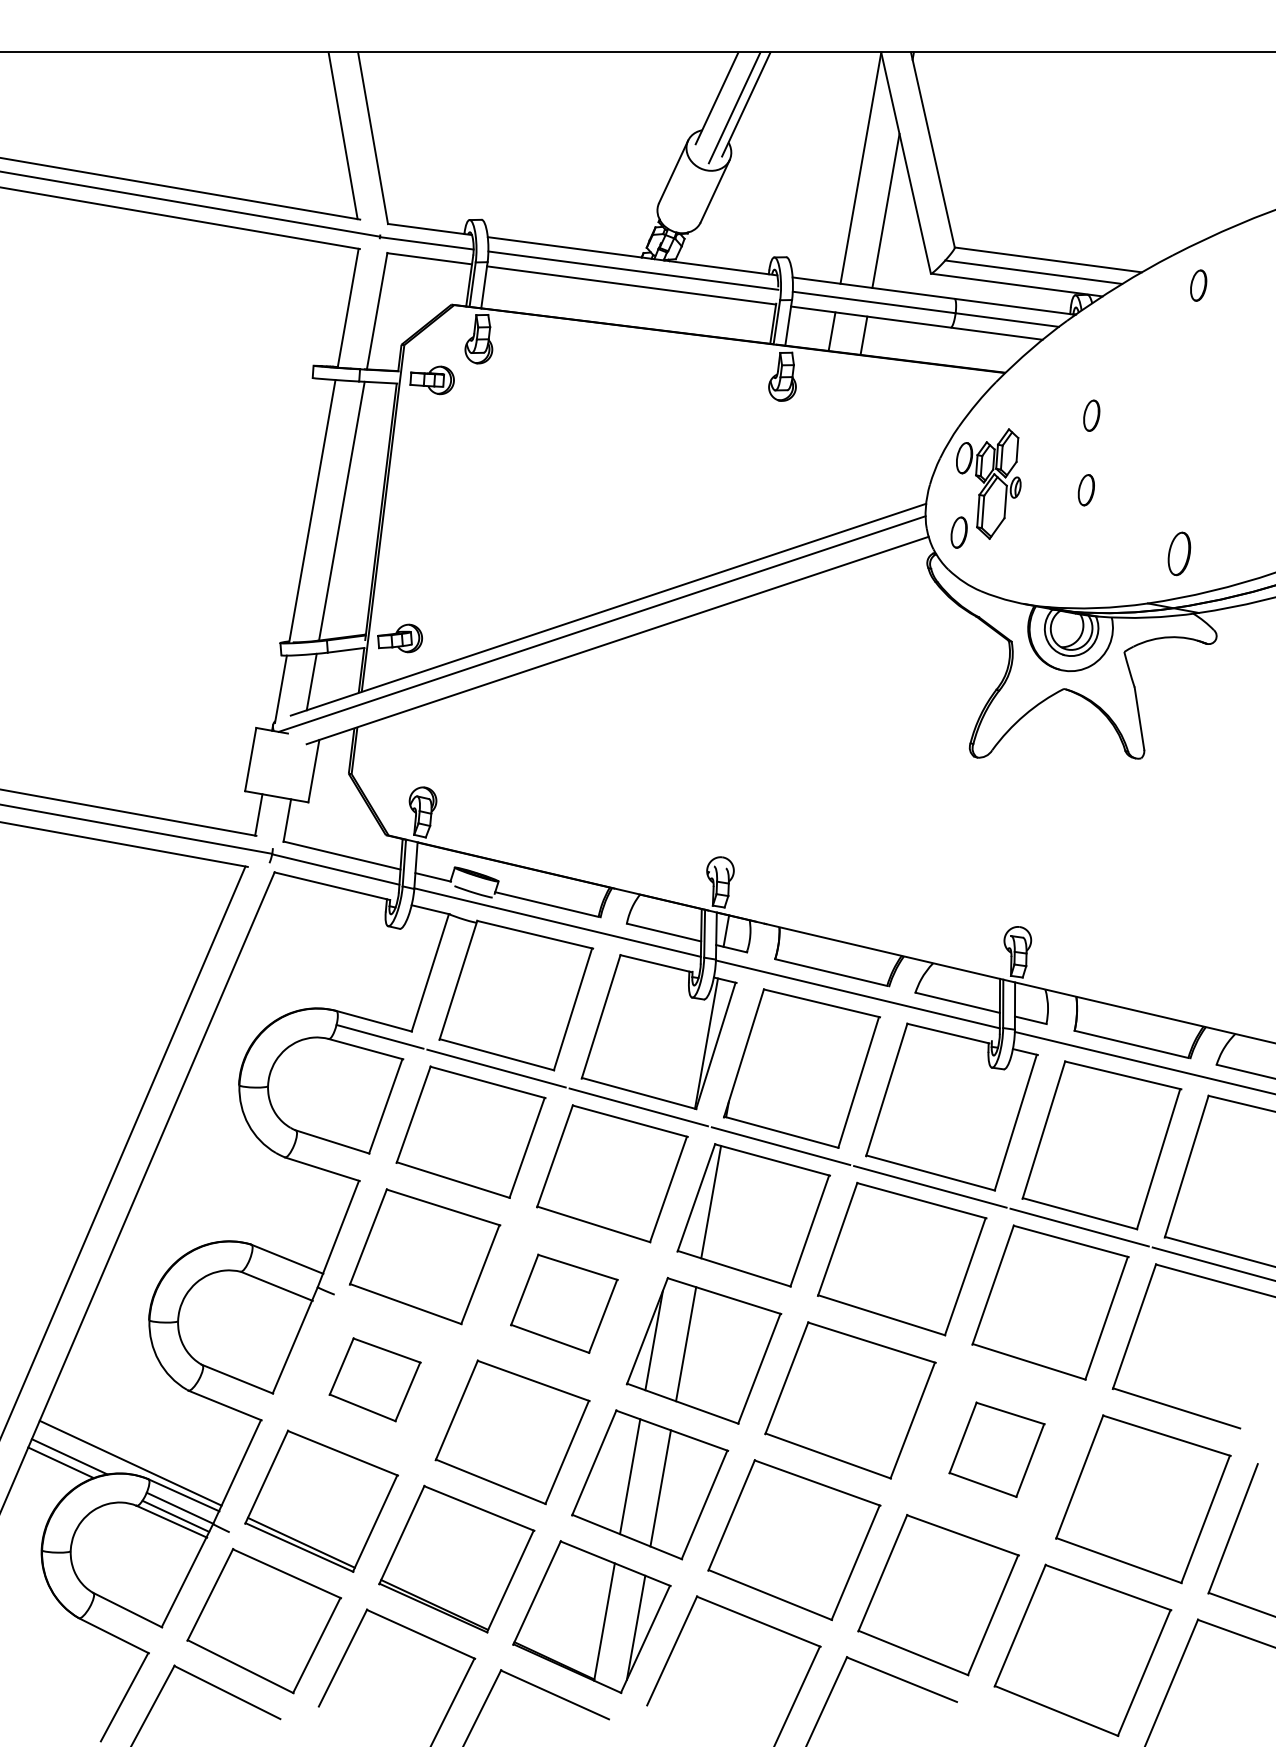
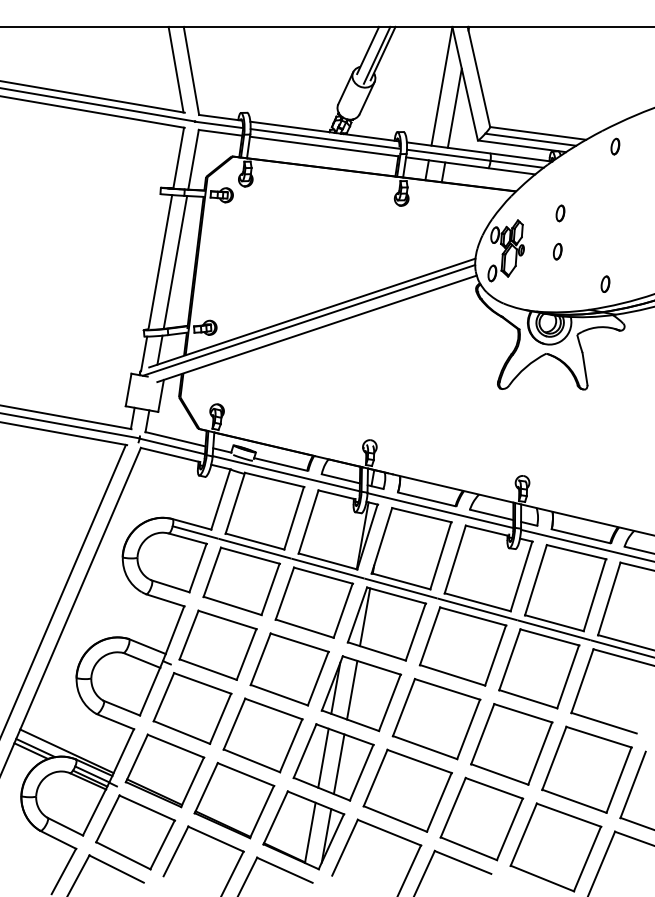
part: (1179, 552) -> (605, 283), size x0.71
part: (563, 1303) -> (289, 669), size x1.43
part: (375, 1379) -> (192, 708), size x1.67
part: (996, 1449) -> (511, 744), size x1.67

